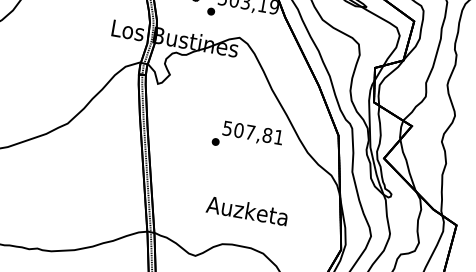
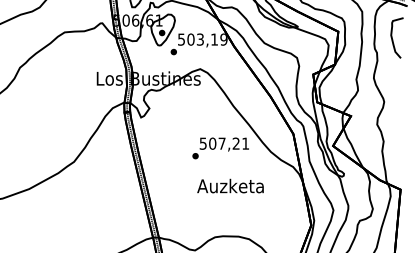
text: (266, 135) -> (235, 143), 507,81 -> 507,21
text: (247, 210) -> (230, 185), moved

